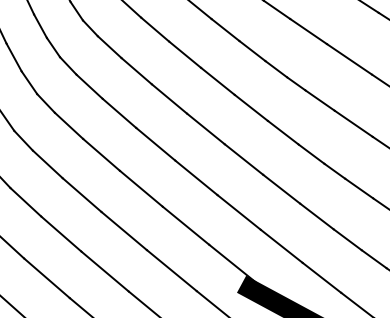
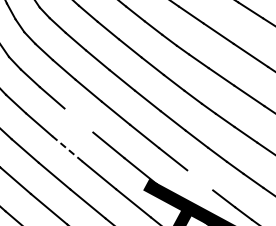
line: (140, 188) -> (78, 120), removed
line: (124, 230) -> (67, 148), solid -> dashed
line: (322, 278) -> (200, 180), removed

